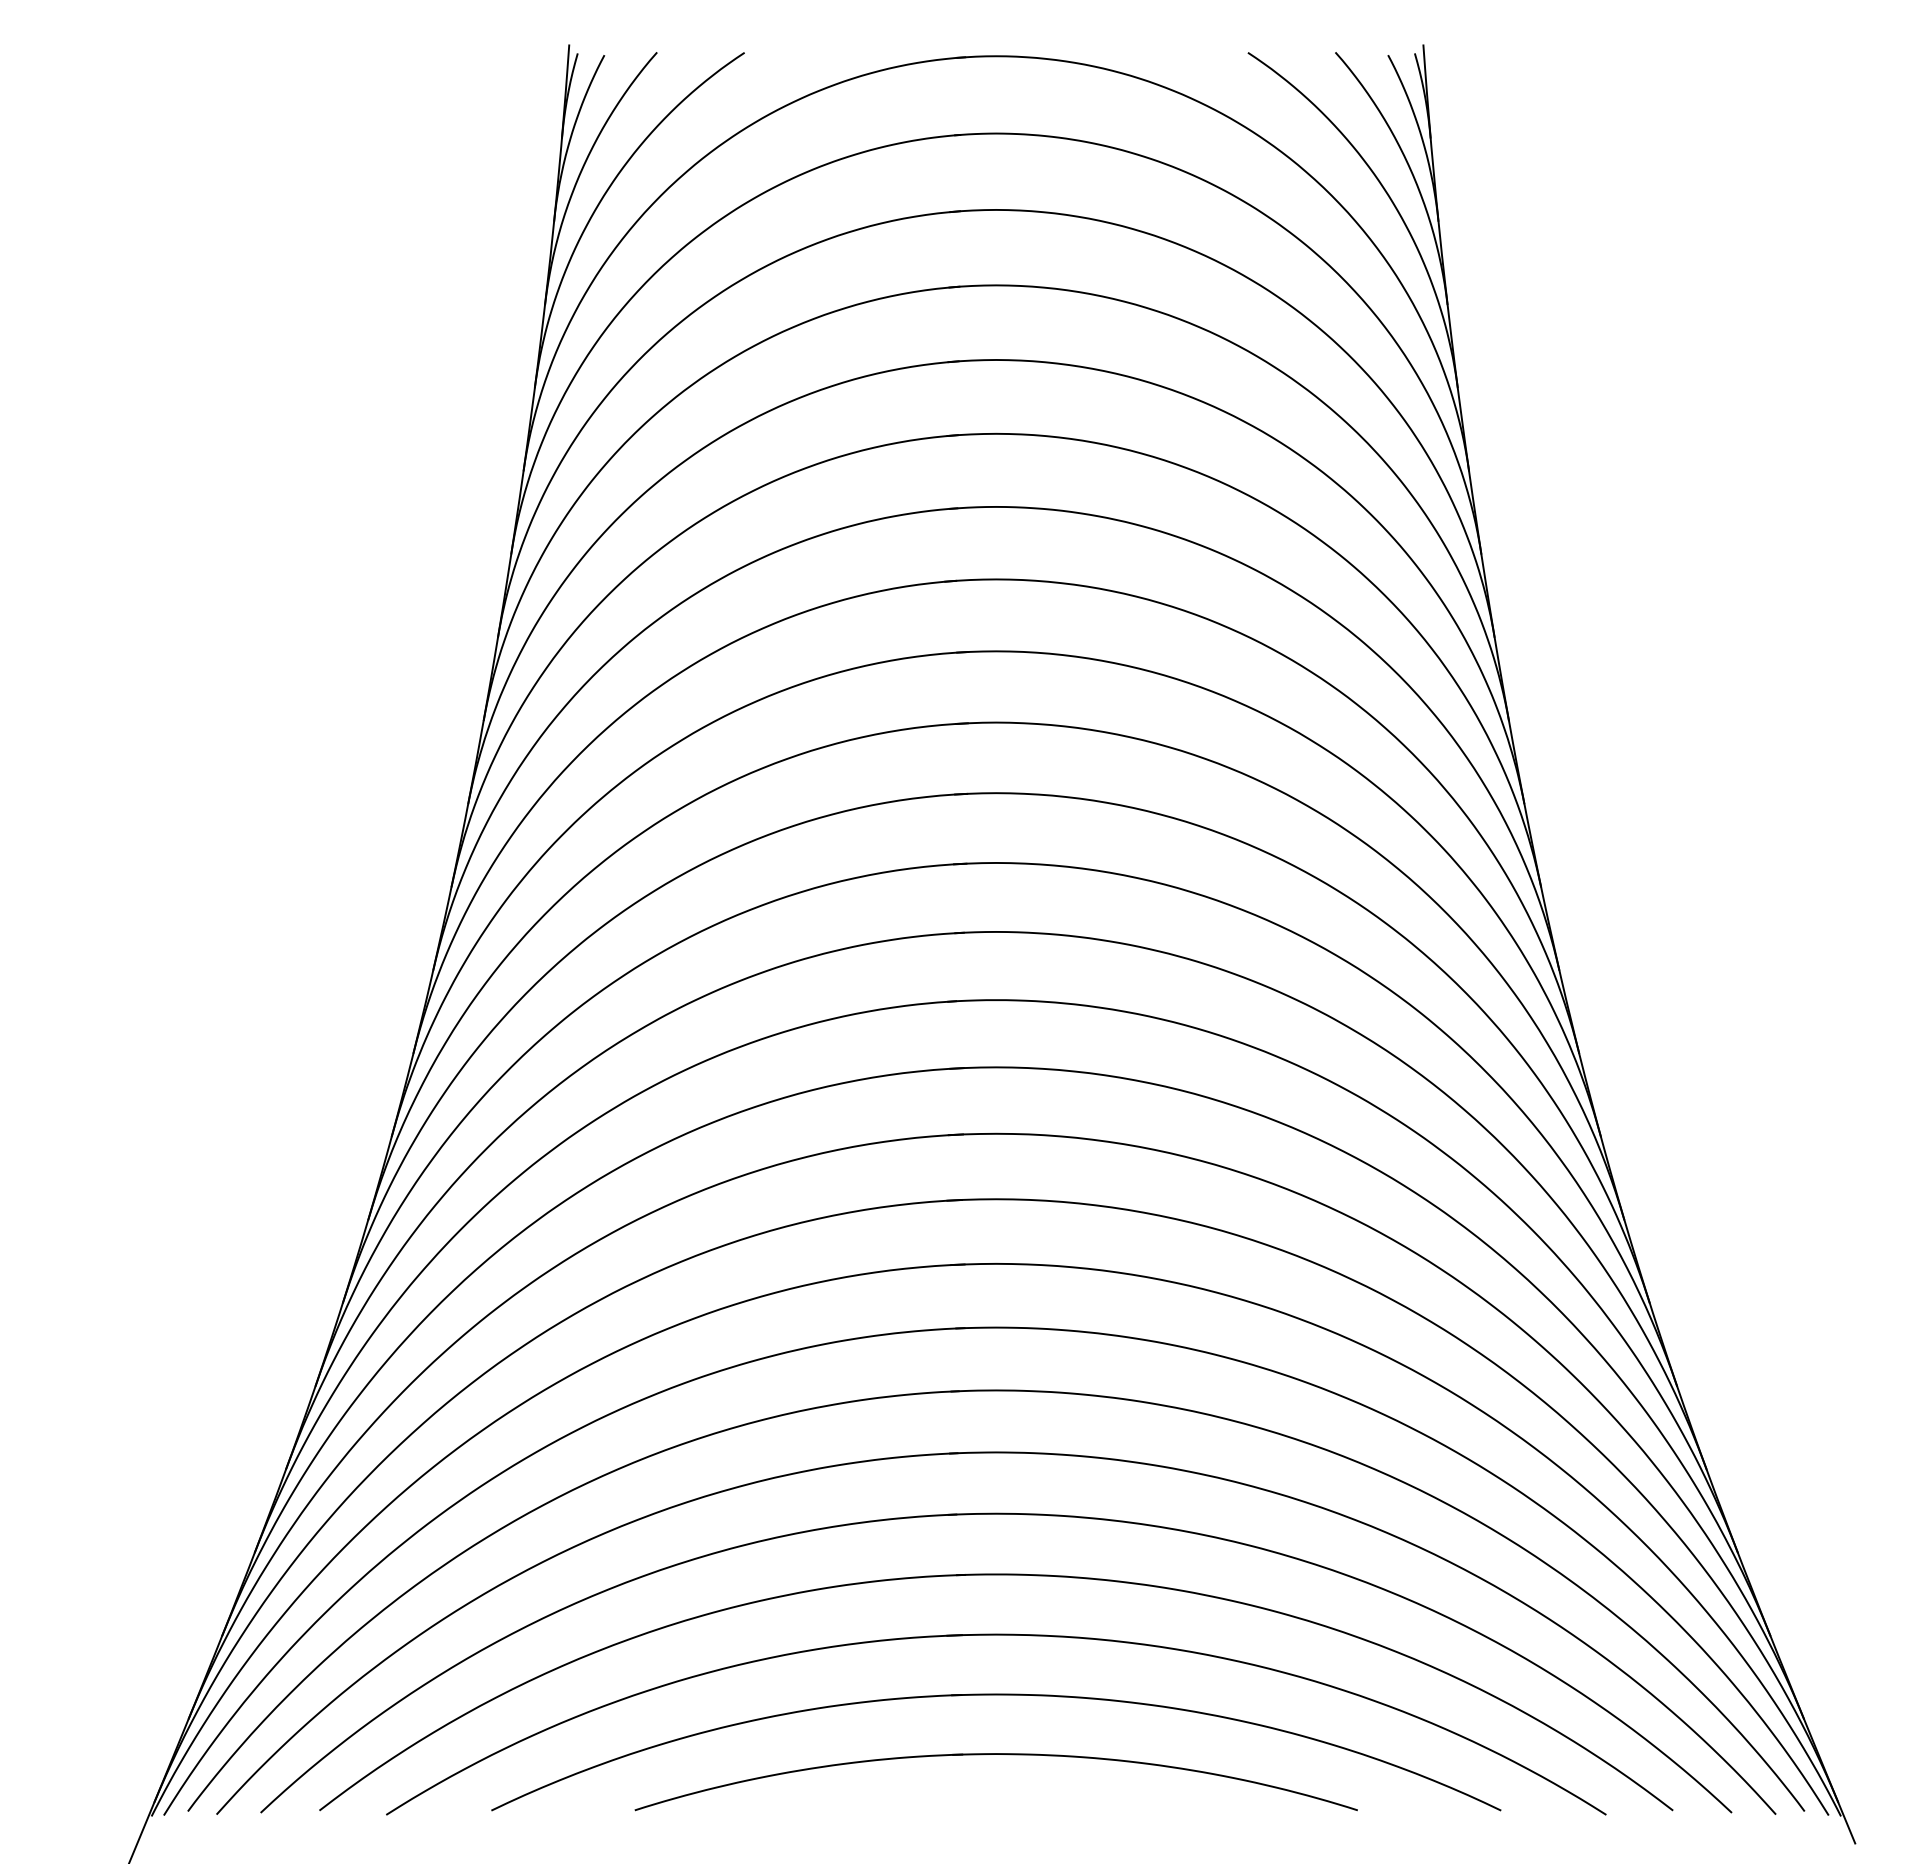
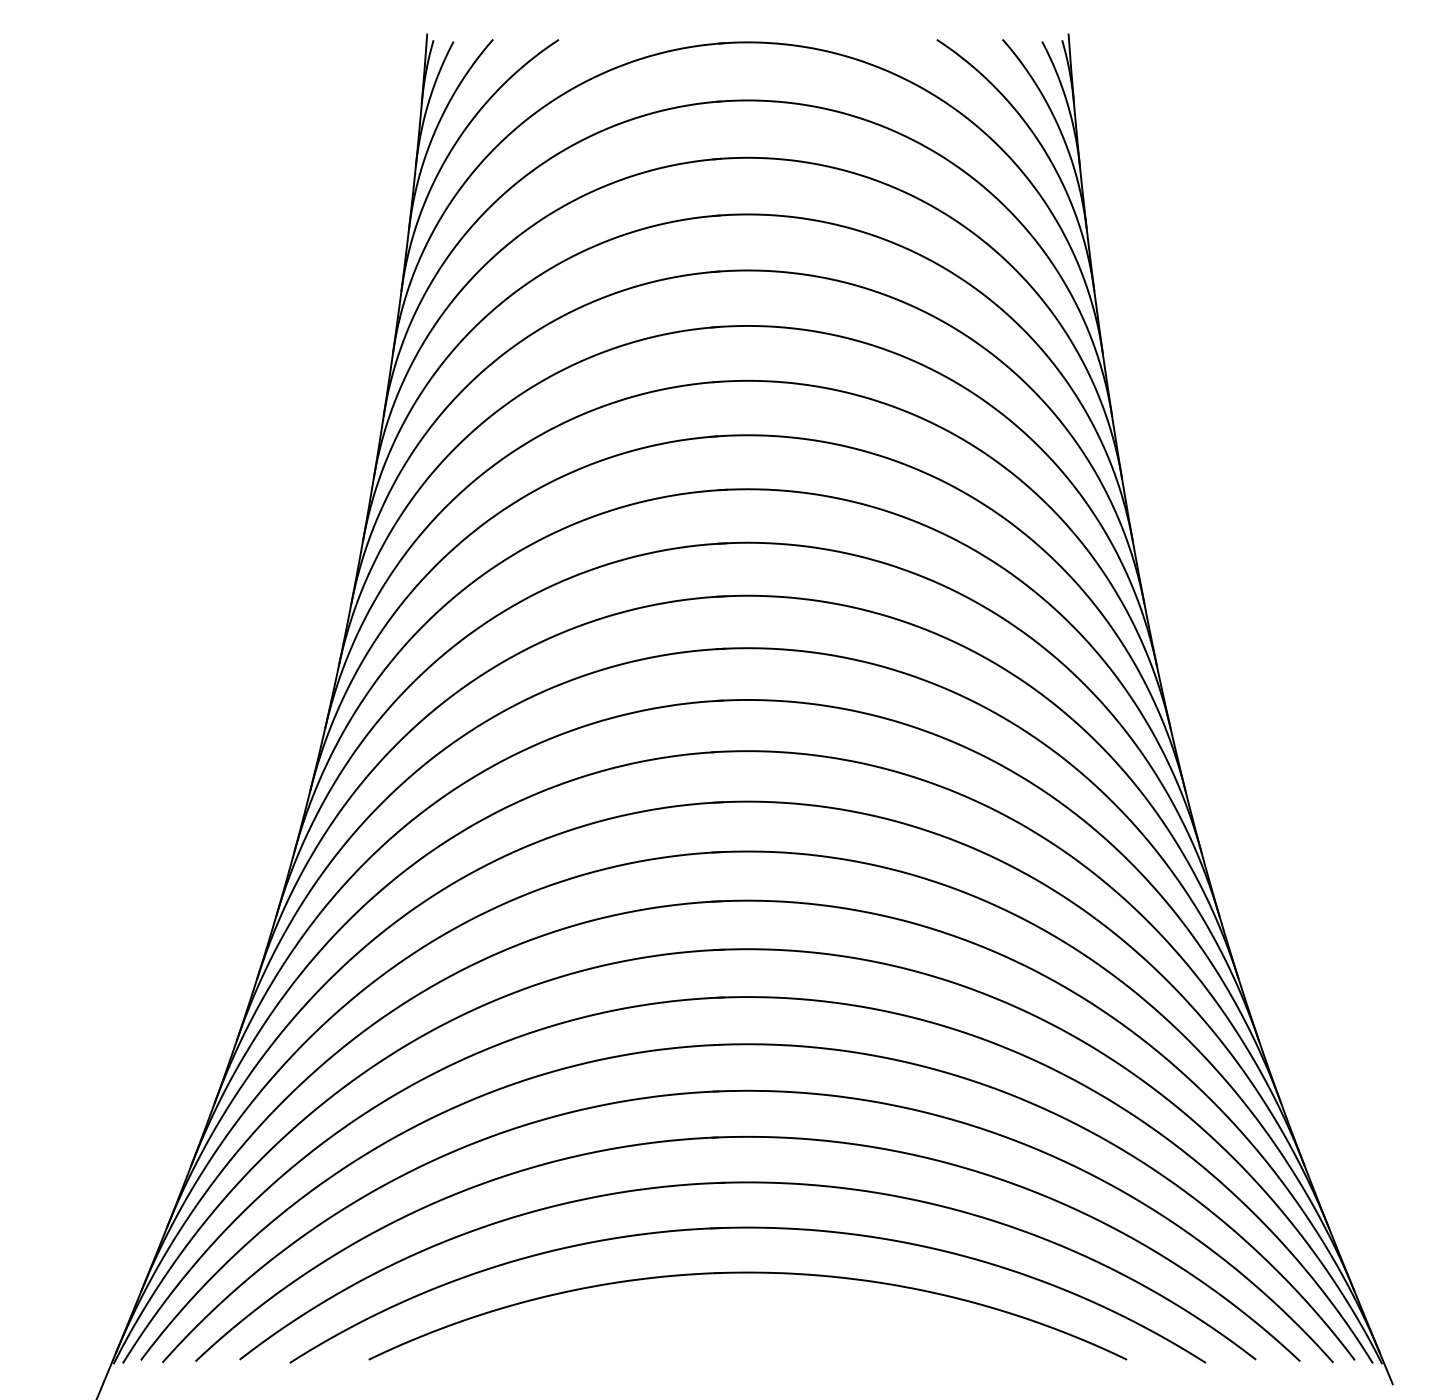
part: (995, 1754) -> (747, 1317), removed

